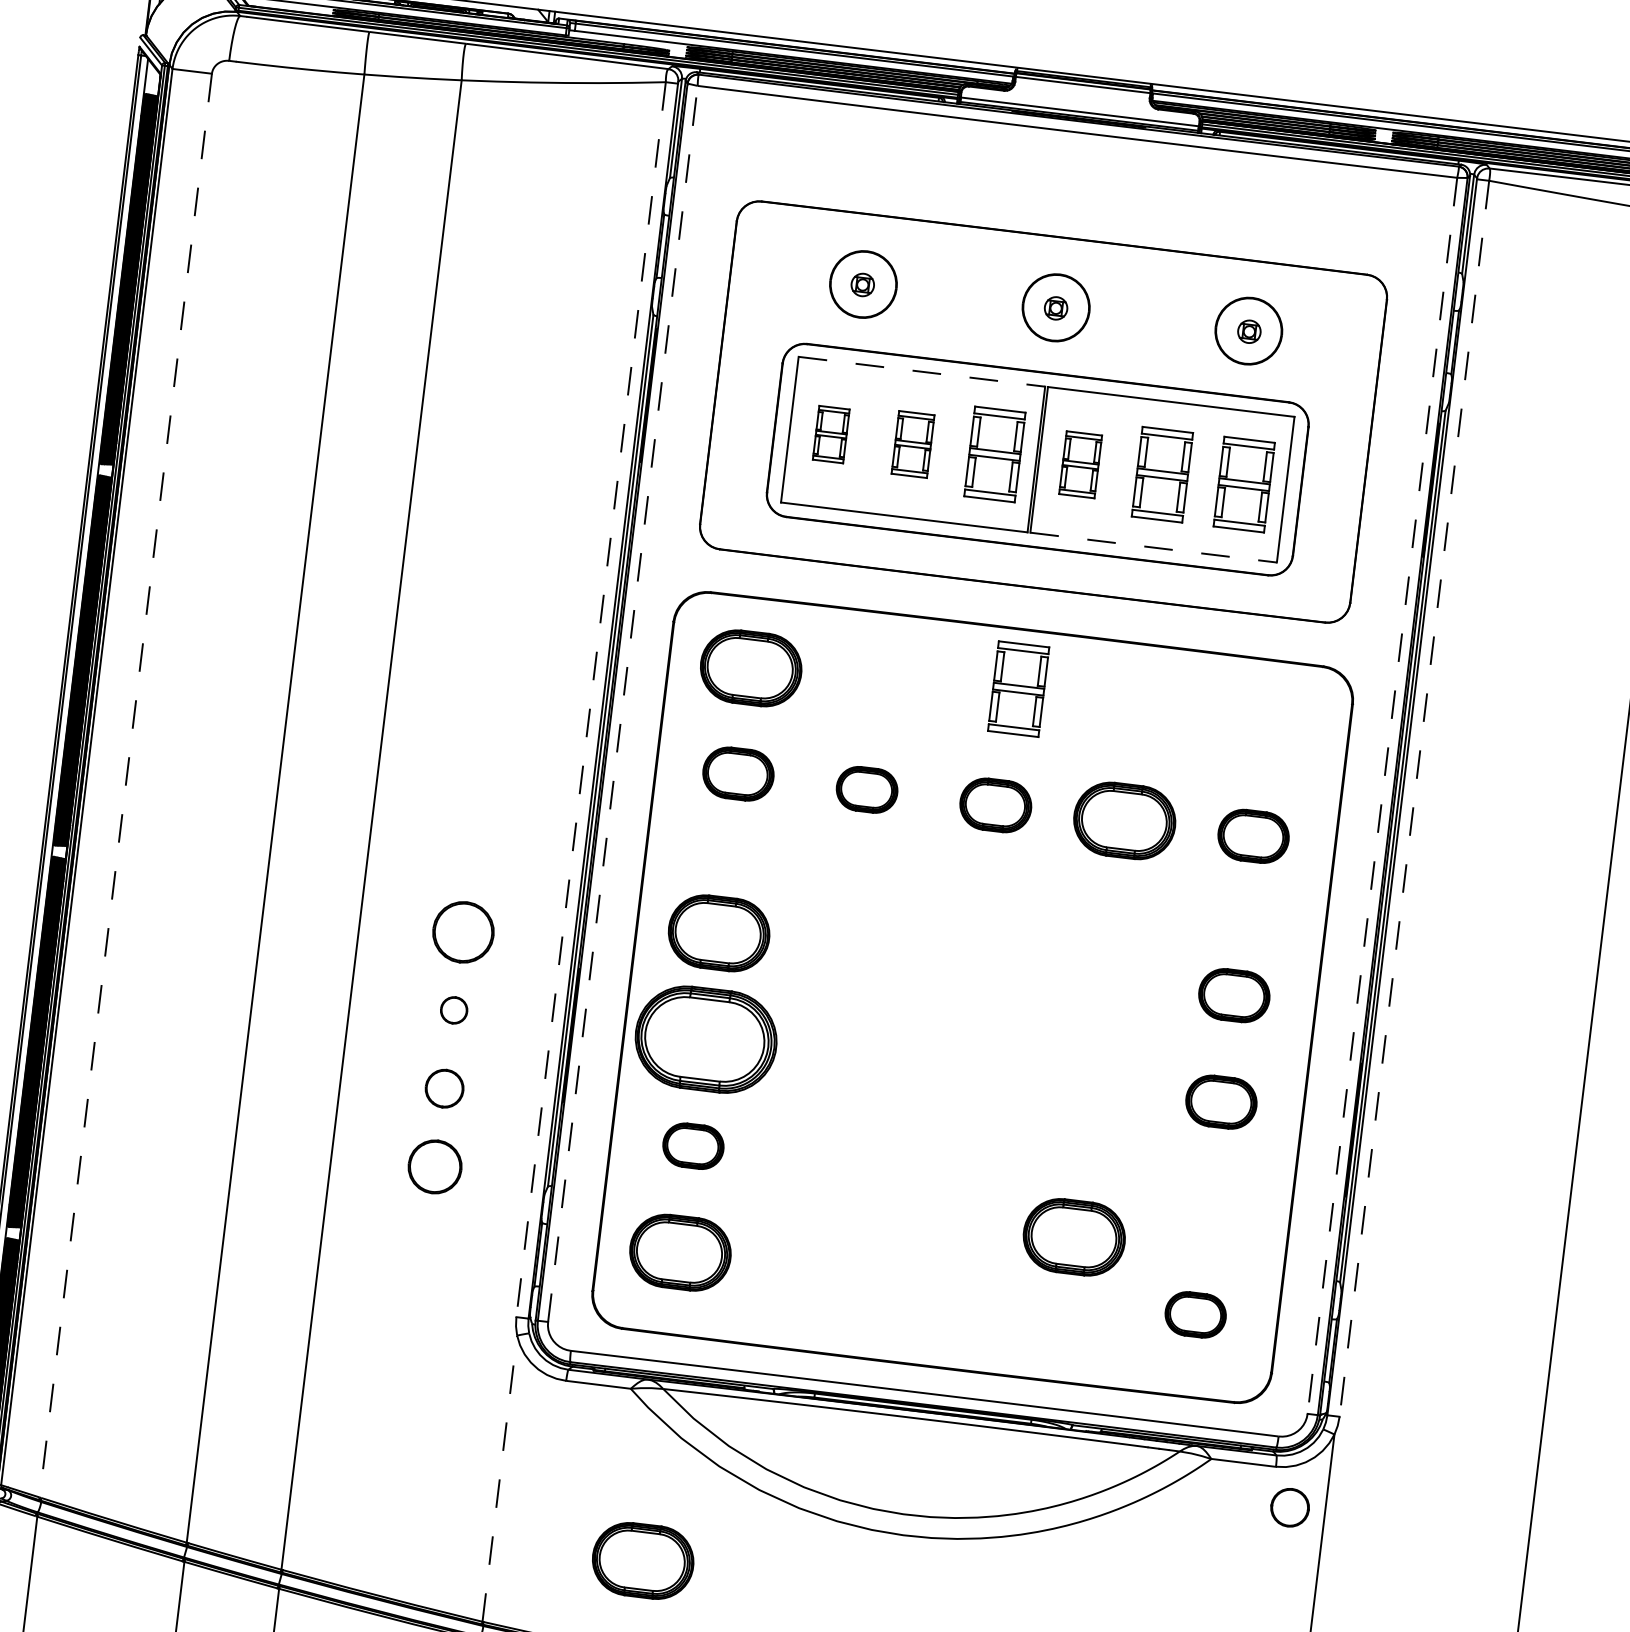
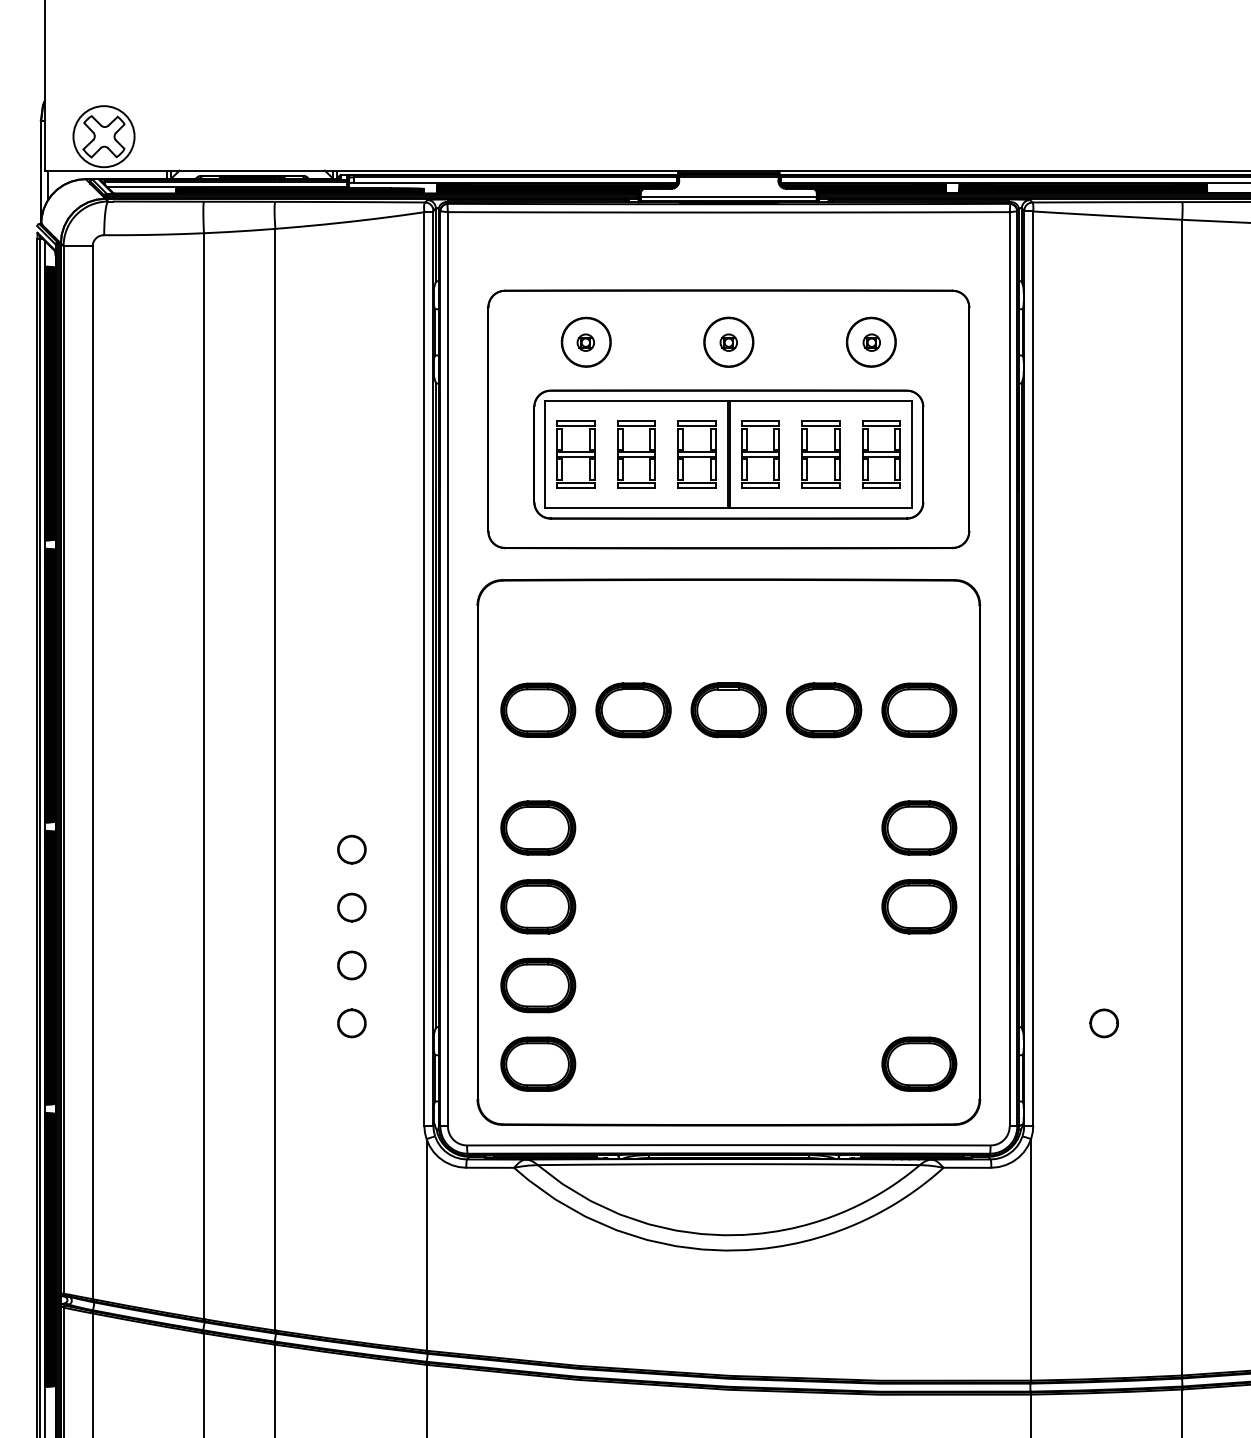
line: (923, 371) -> (637, 400), dashed -> solid
part: (830, 434) -> (575, 454), size x1.67
part: (912, 444) -> (636, 454), size x1.43
part: (1080, 464) -> (760, 454), size x1.43
line: (1154, 547) -> (821, 508), dashed -> solid
part: (751, 667) -> (538, 631), removed
part: (1017, 688) -> (734, 623), removed
line: (591, 699) -> (424, 668), dashed -> solid
line: (622, 702) -> (447, 668), dashed -> solid
part: (738, 773) -> (538, 709), size x1.43
line: (125, 785) -> (92, 772), dashed -> solid
part: (867, 790) -> (633, 710), size x1.67
line: (1382, 796) -> (1009, 669), dashed -> solid
line: (1414, 800) -> (1033, 669), dashed -> solid
part: (995, 805) -> (728, 710), size x1.43
part: (1253, 835) -> (919, 709), size x1.43
part: (463, 931) -> (351, 849), size x0.62
part: (1234, 994) -> (919, 827), size x1.43
part: (453, 1010) -> (351, 907), size x1.43
part: (706, 1039) -> (538, 906), size x0.71
part: (1221, 1101) -> (919, 906), size x1.43
part: (693, 1146) -> (538, 985), size x1.67
part: (434, 1167) -> (351, 1023), size x0.71
part: (1074, 1237) -> (824, 1018), removed
part: (1195, 1314) -> (919, 1063), size x1.67
line: (499, 1478) -> (426, 1244), dashed -> solid
part: (1289, 1507) -> (1103, 1023), moved
part: (643, 1559) -> (538, 1291), removed

